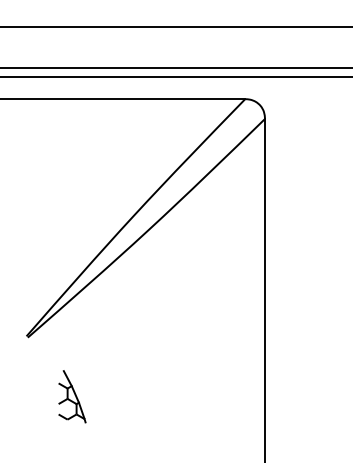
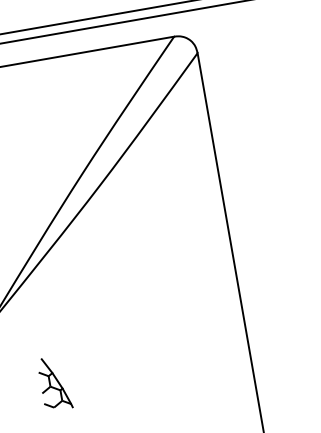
part: (72, 396) -> (54, 383), moved

